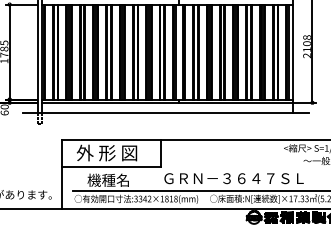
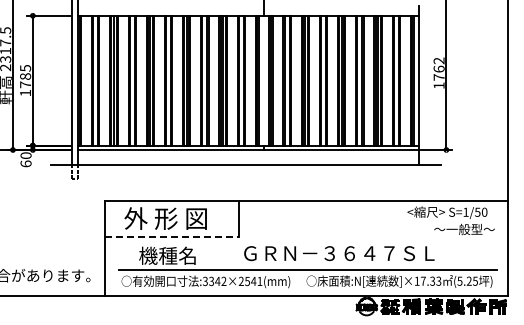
text: (306, 46) -> (438, 73), 2108 -> 1762
line: (111, 166) -> (172, 237), solid -> dashed
text: (169, 199) -> (250, 281), :3342×1818(mm) -> :3342×2541(mm)

